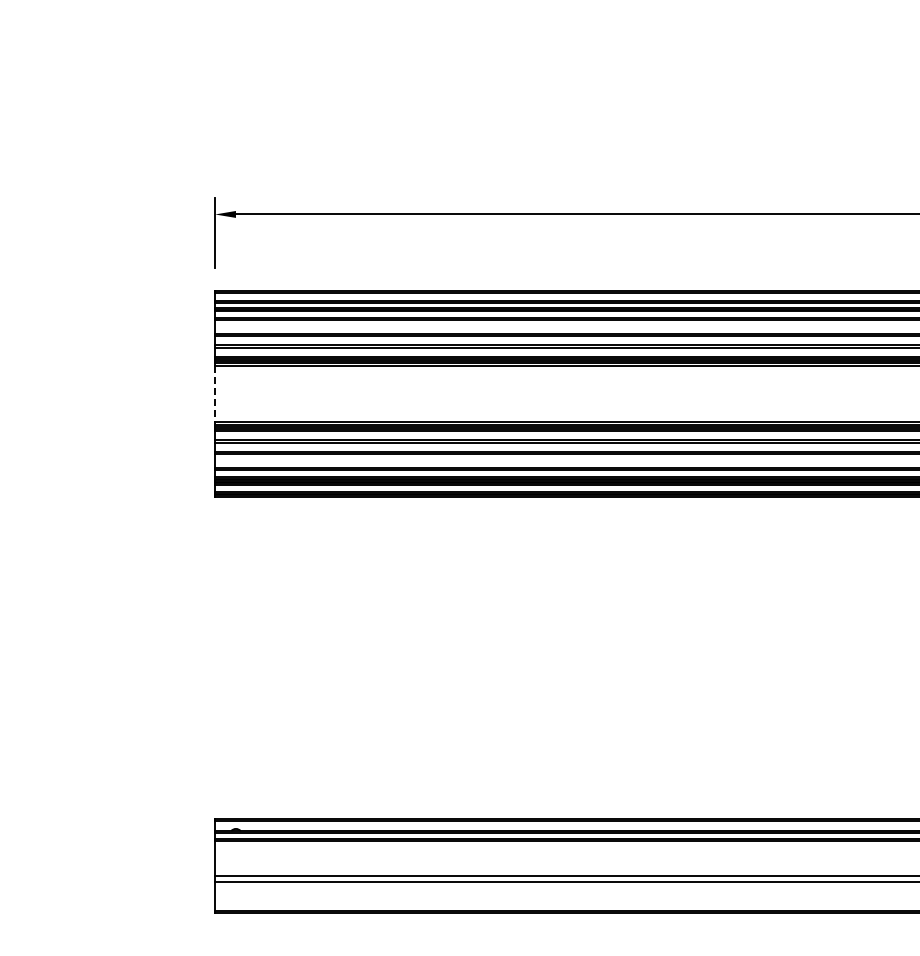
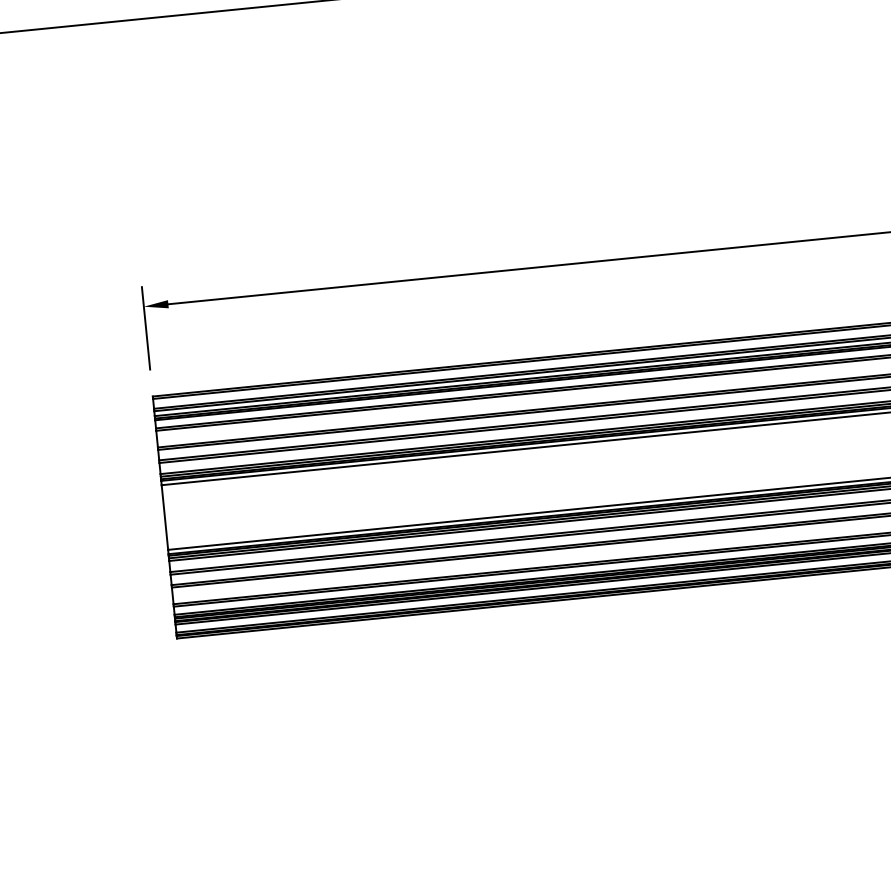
line: (215, 393) -> (165, 516), dashed -> solid

